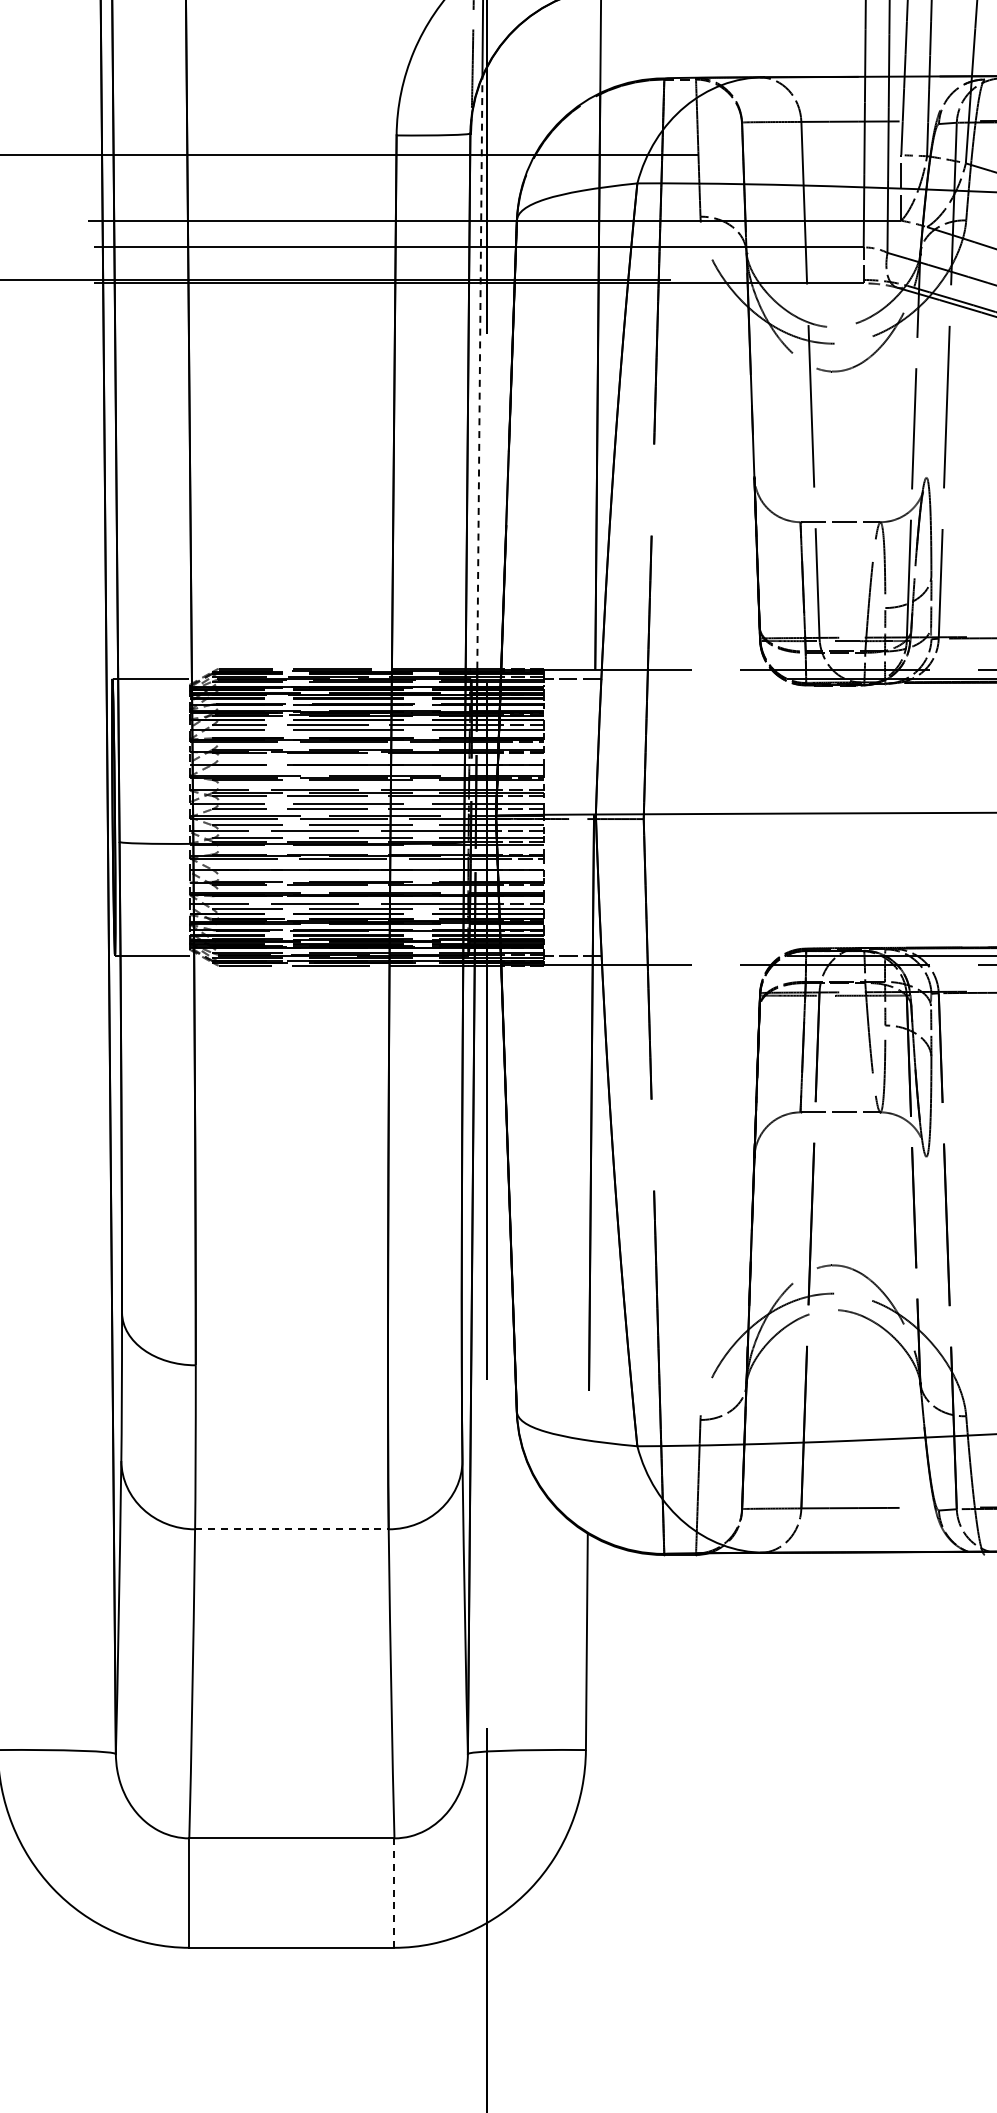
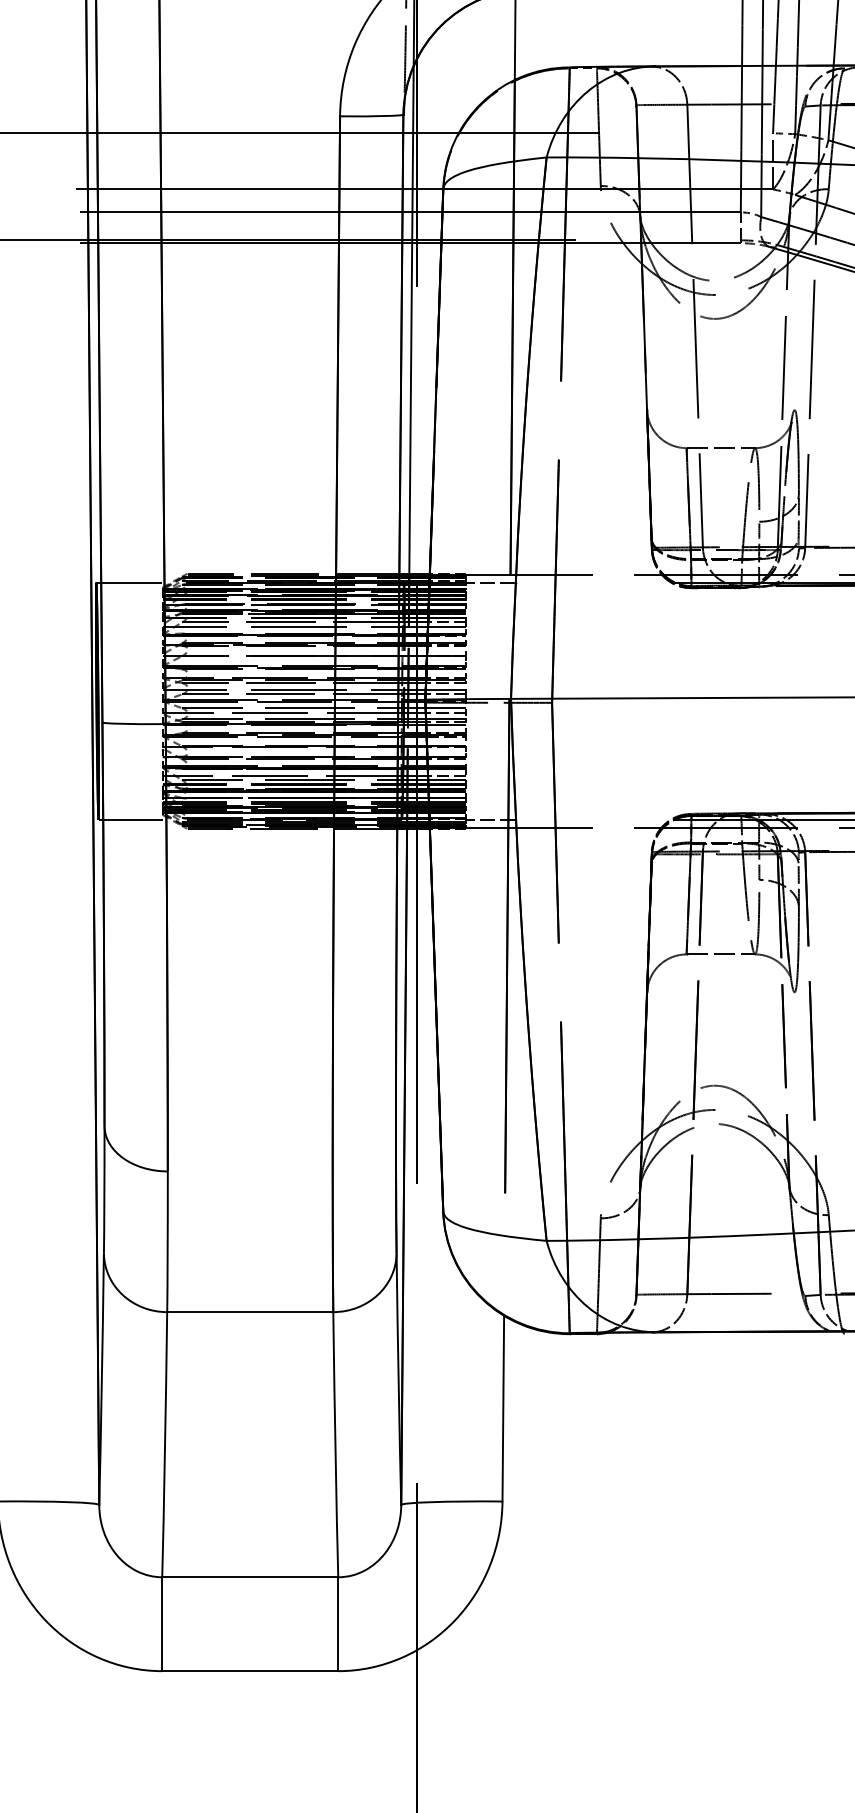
line: (479, 372) -> (411, 319), dashed -> solid
line: (291, 1529) -> (249, 1312), dashed -> solid
line: (394, 1893) -> (338, 1624), dashed -> solid

